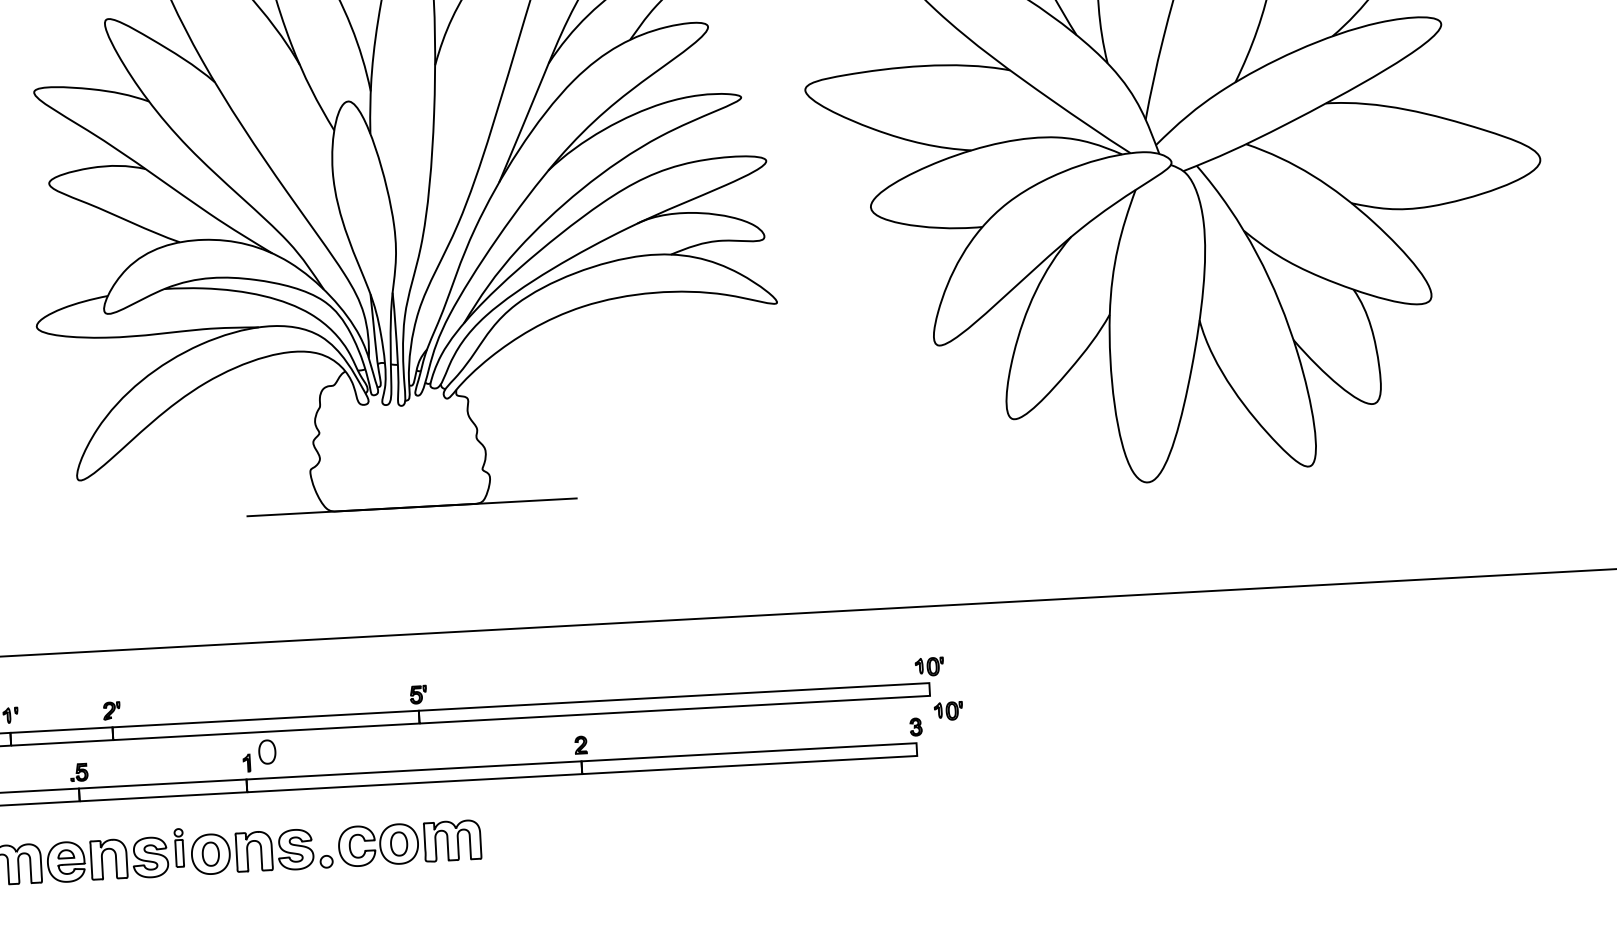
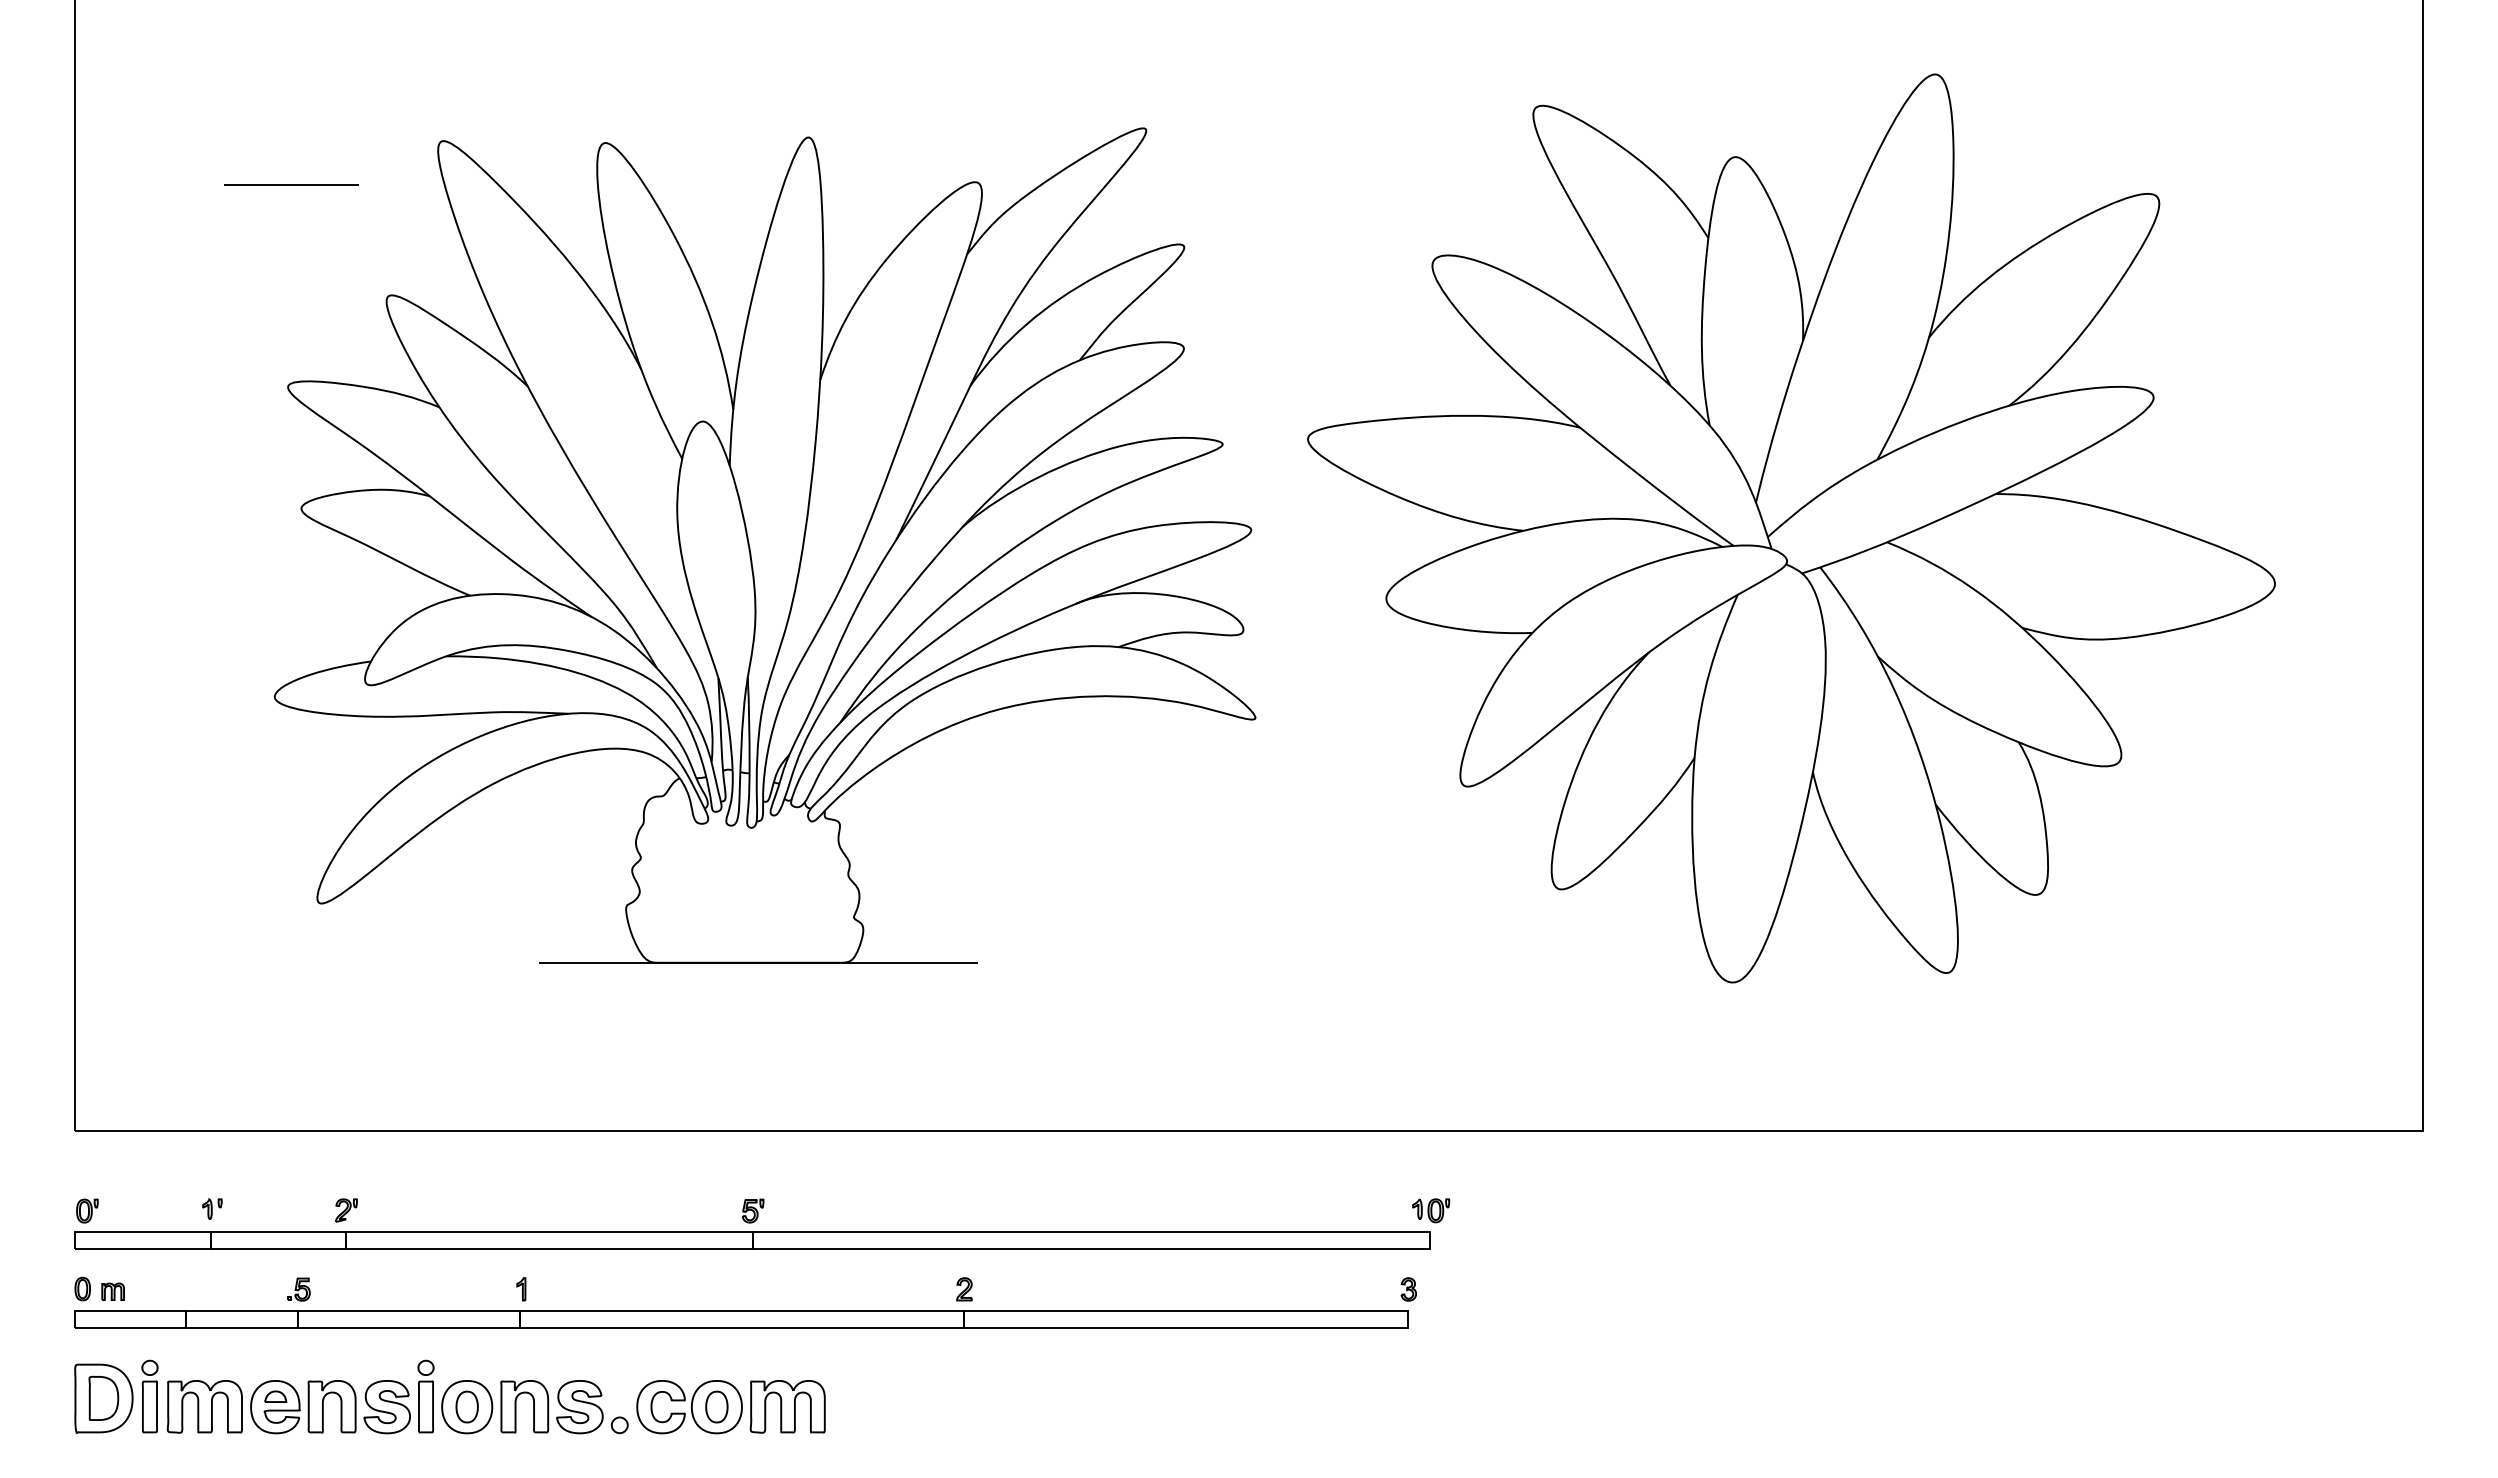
part: (948, 710) -> (1453, 1270), removed
part: (266, 751) -> (548, 1275), removed
part: (178, 847) -> (425, 1396), size x1.43

